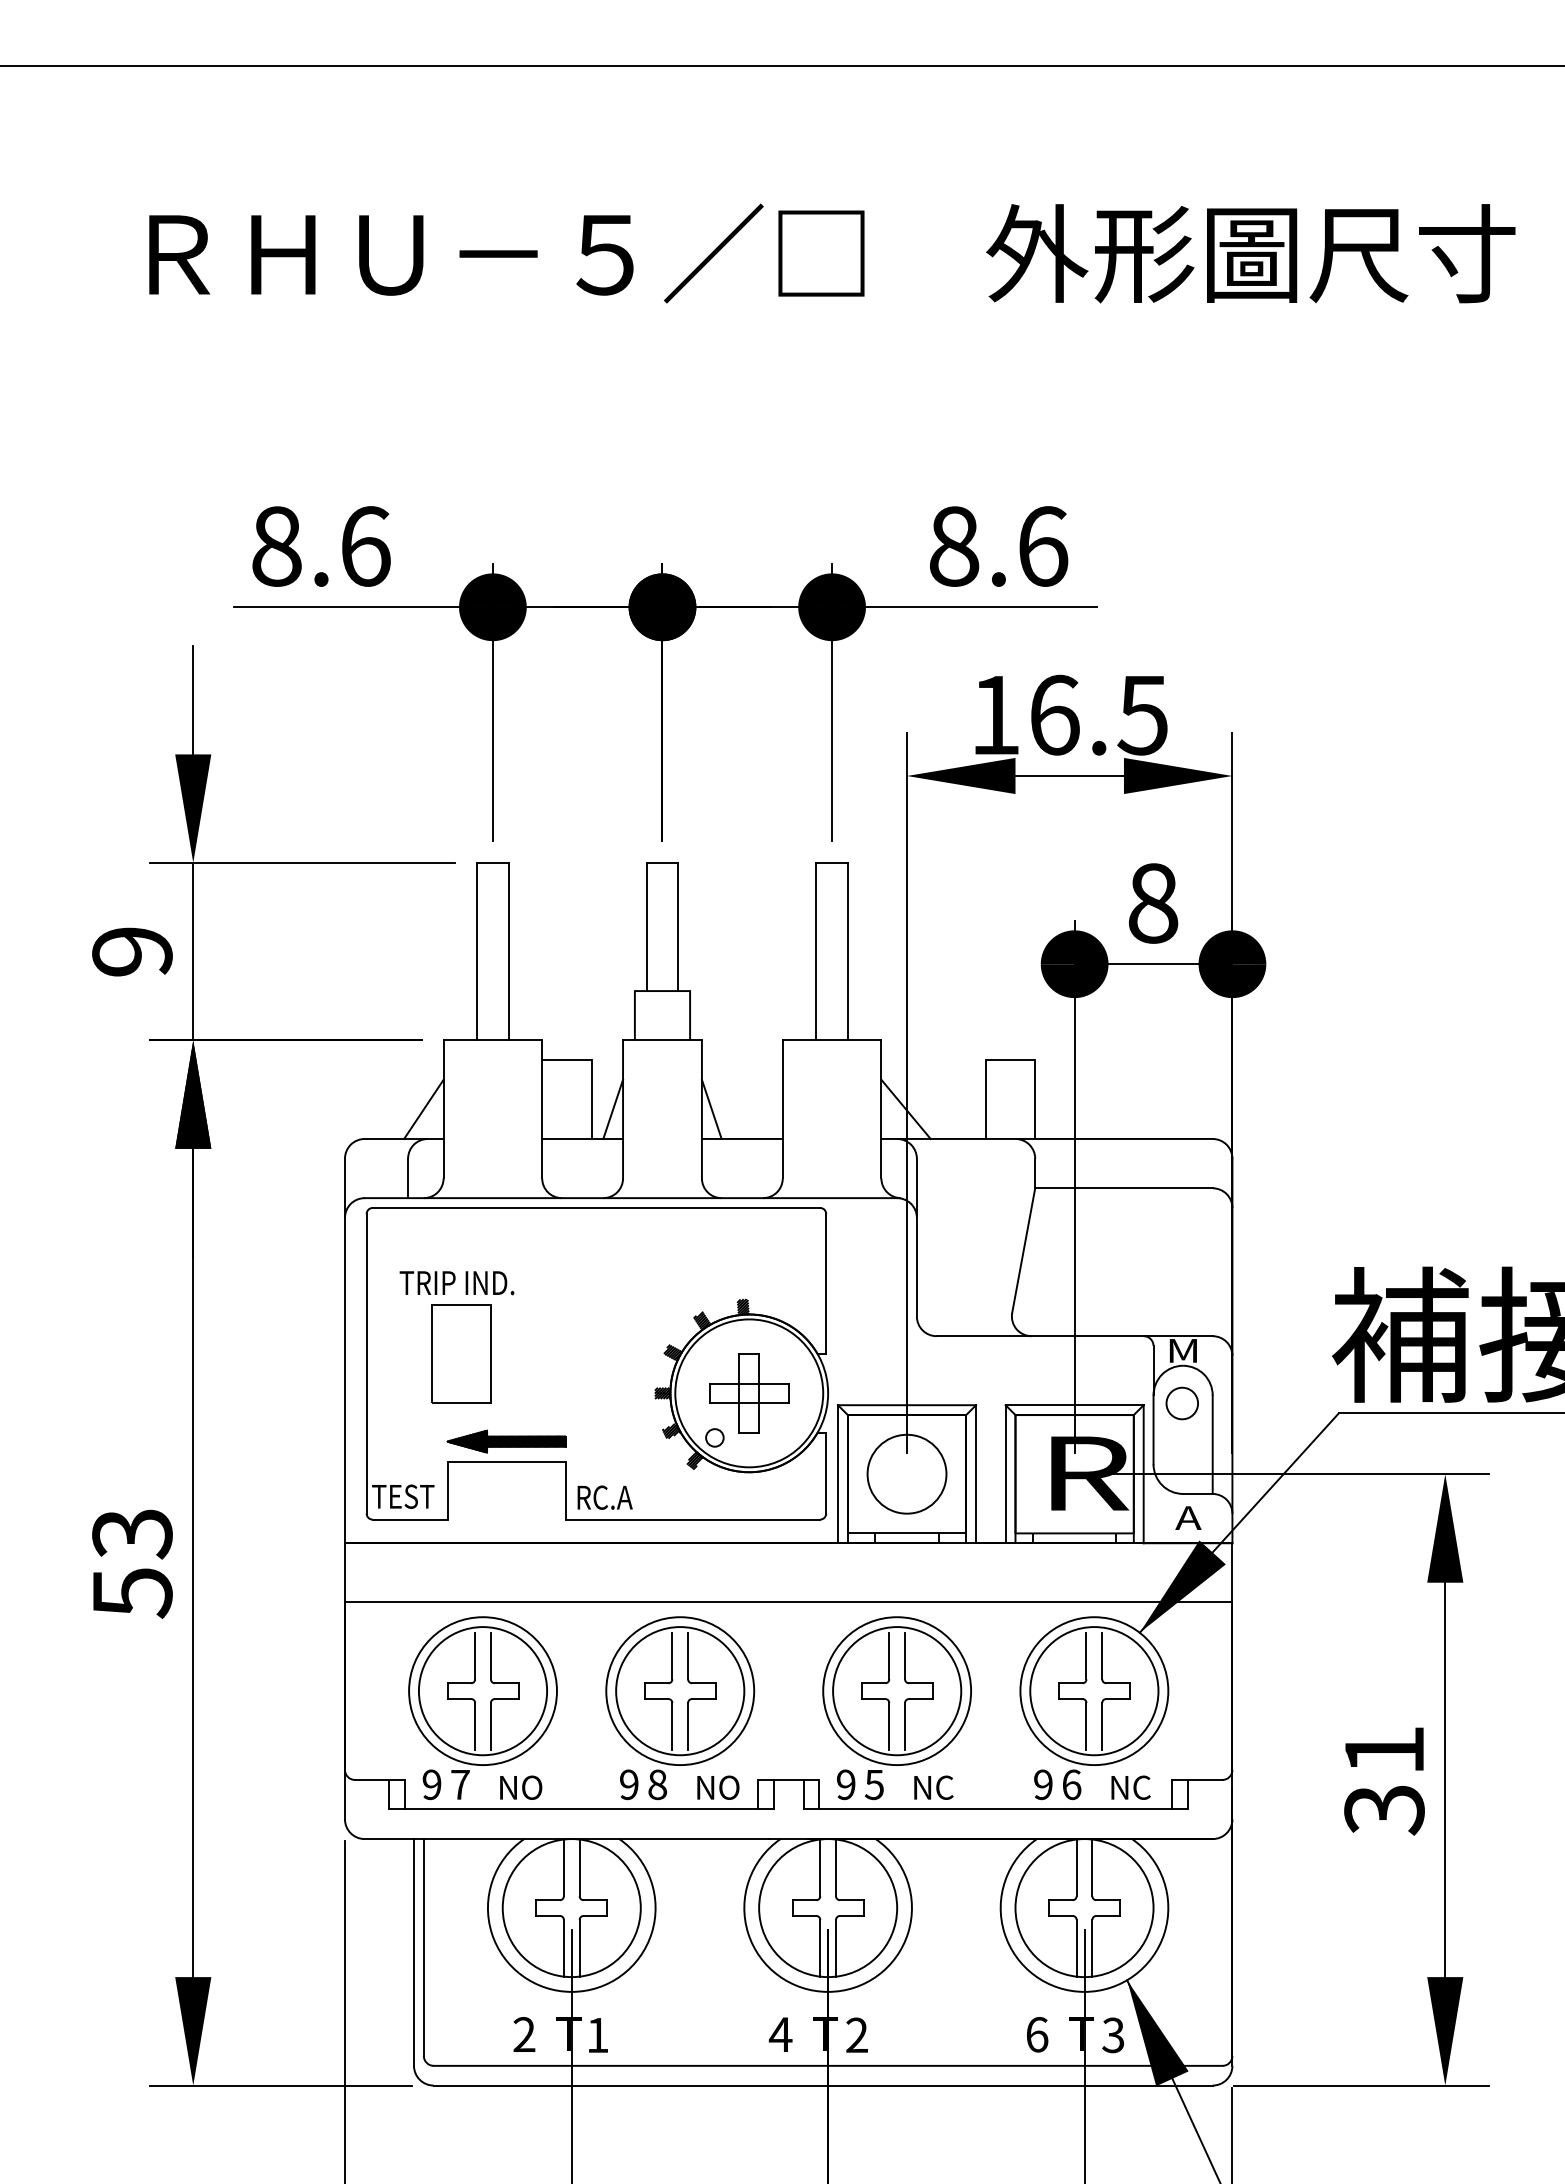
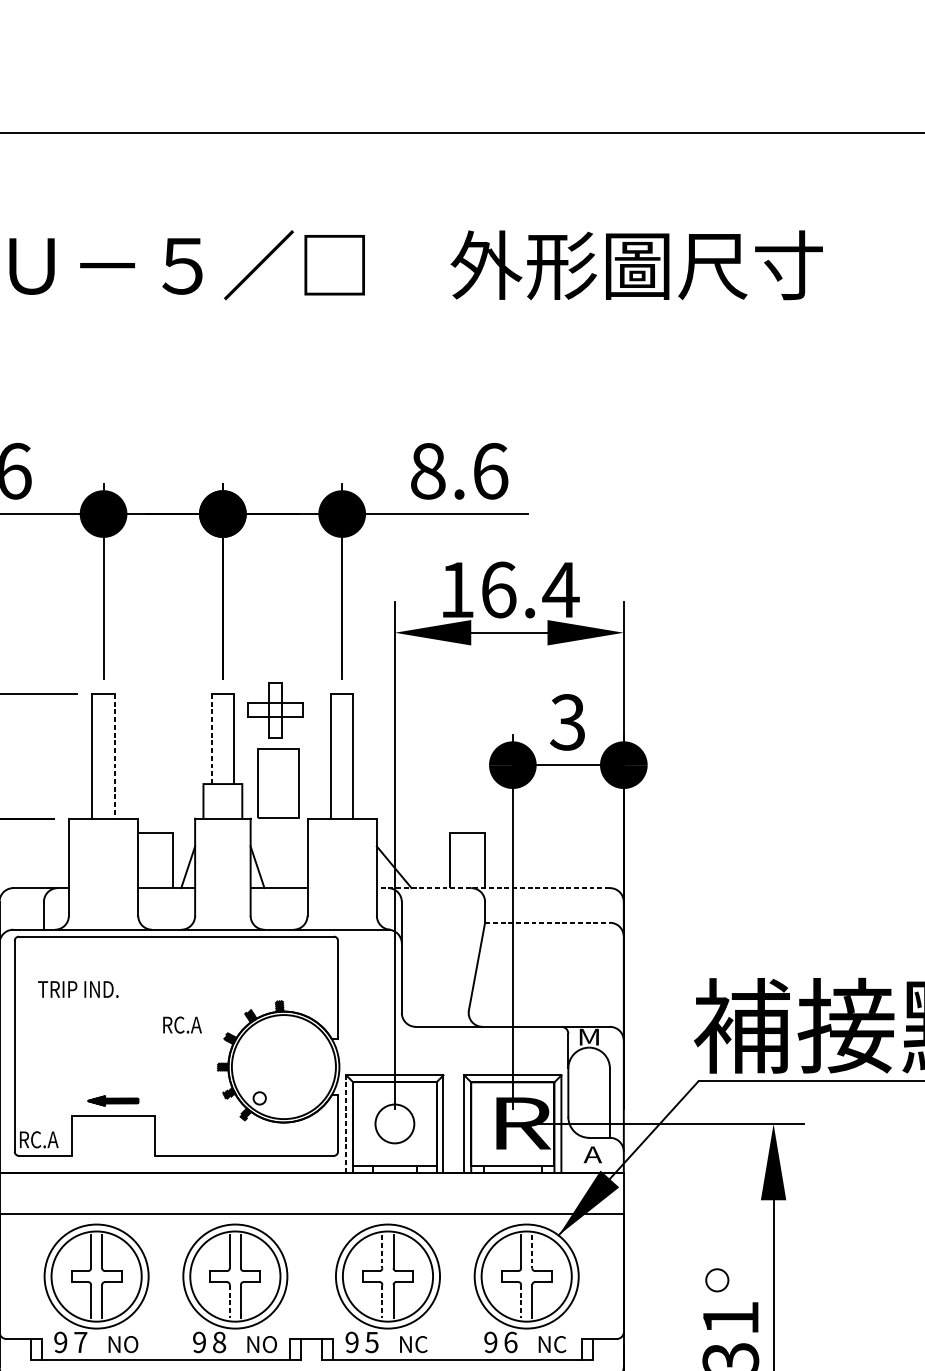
text: (1142, 715) -> (560, 590), 16.5 -> 16.4
text: (1152, 903) -> (567, 722), 8 -> 3
line: (646, 927) -> (211, 739), solid -> dashed
line: (508, 951) -> (114, 756), solid -> dashed
line: (423, 1108) -> (54, 866), removed
line: (1047, 1138) -> (493, 887), solid -> dashed
line: (1123, 1188) -> (547, 922), solid -> dashed
part: (461, 1353) -> (278, 782), moved
part: (749, 1393) -> (275, 710), moved
circle: (1181, 1403) -> (716, 1280), moved
part: (506, 1441) -> (113, 1100), size x0.6
line: (838, 1473) -> (346, 1123), solid -> dashed
circle: (906, 1473) -> (394, 1123), size x0.7
text: (403, 1496) -> (40, 1139), TEST -> RC.A
text: (604, 1497) -> (182, 1024), moved
line: (889, 1656) -> (382, 1252), solid -> dashed
line: (1102, 1656) -> (532, 1252), solid -> dashed
line: (672, 1726) -> (229, 1301), solid -> dashed
line: (889, 1726) -> (382, 1301), solid -> dashed
line: (1086, 1726) -> (521, 1301), solid -> dashed

